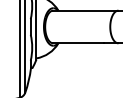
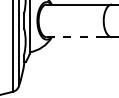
line: (78, 43) -> (71, 37), solid -> dashed

